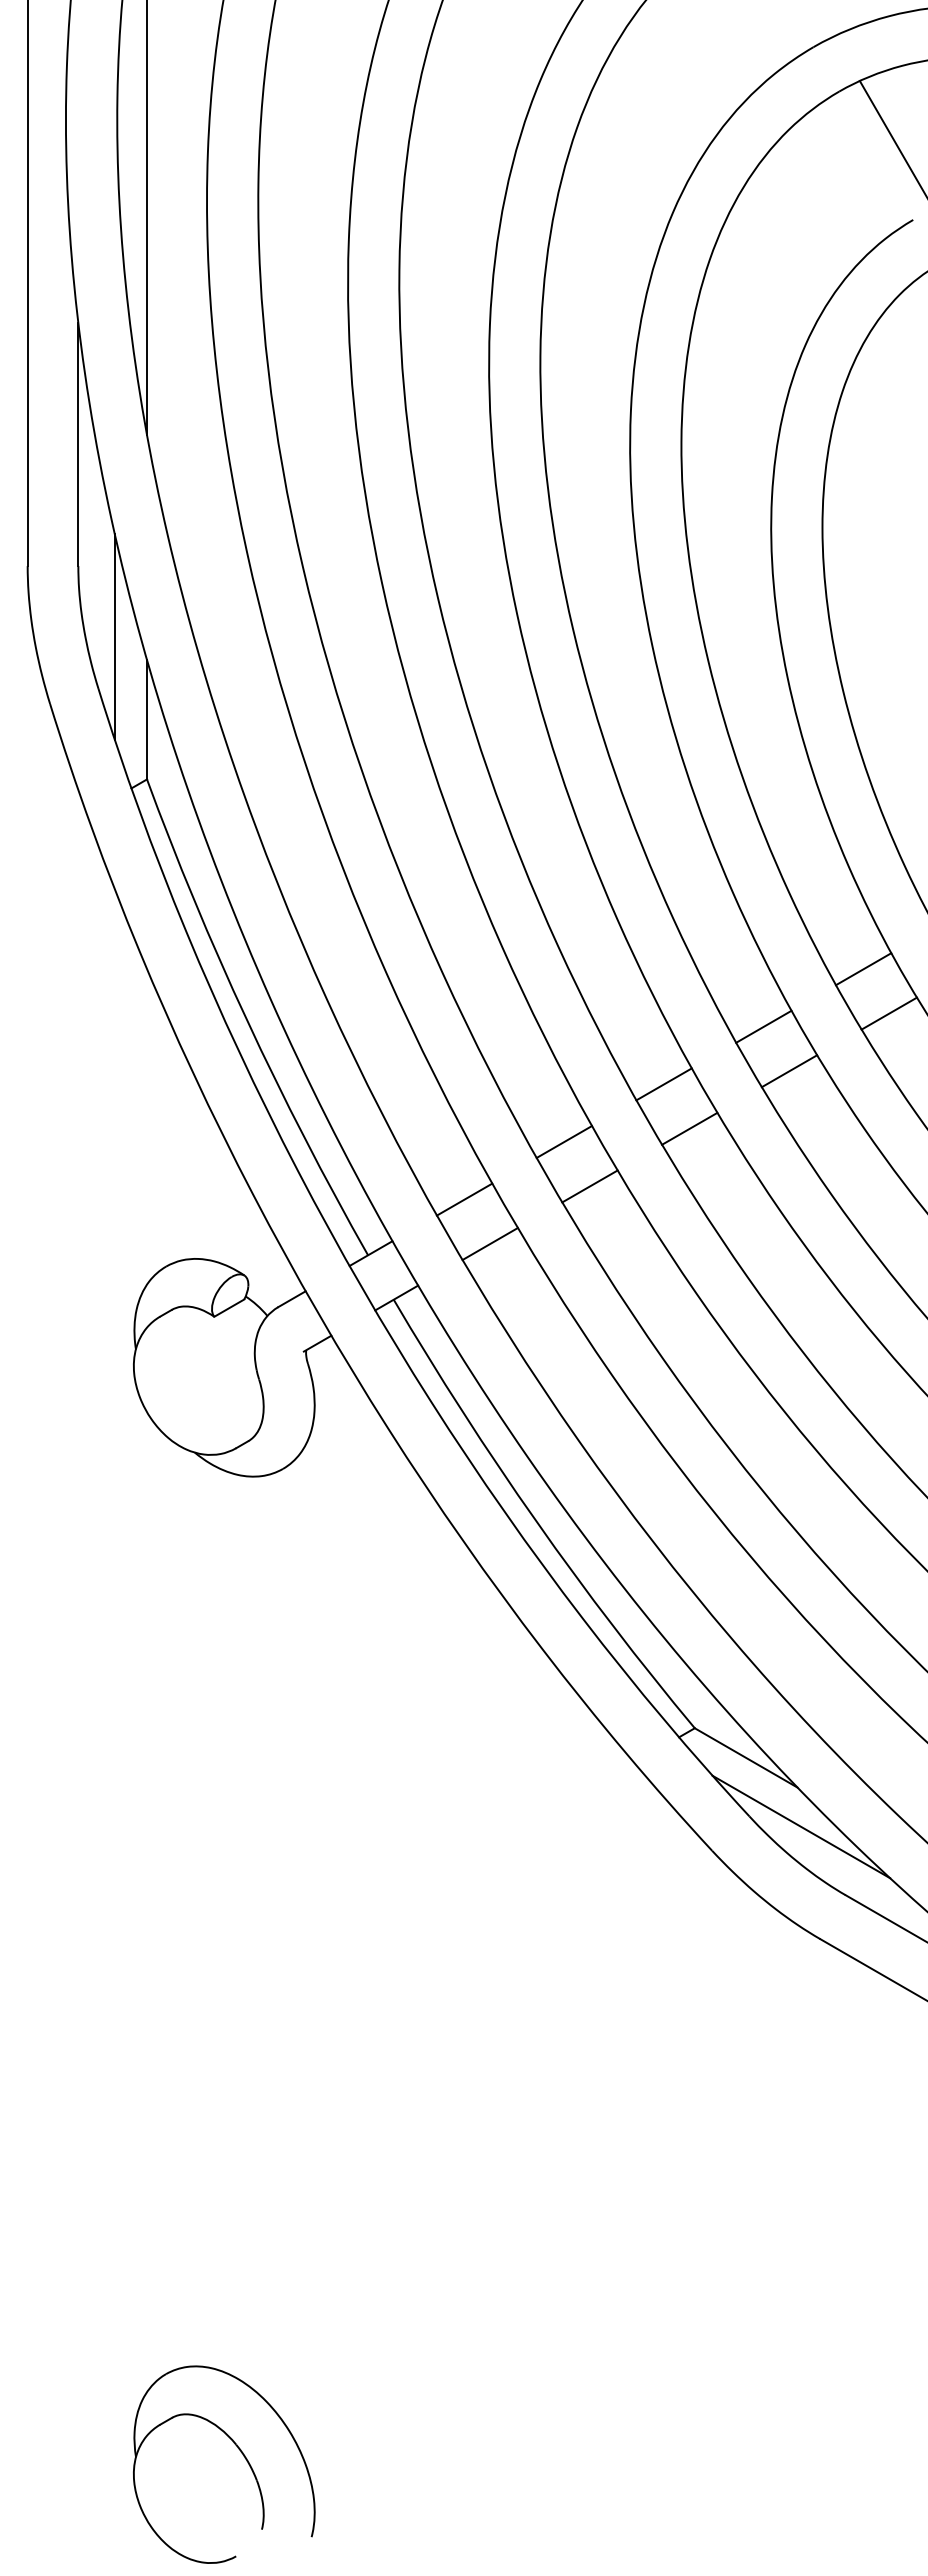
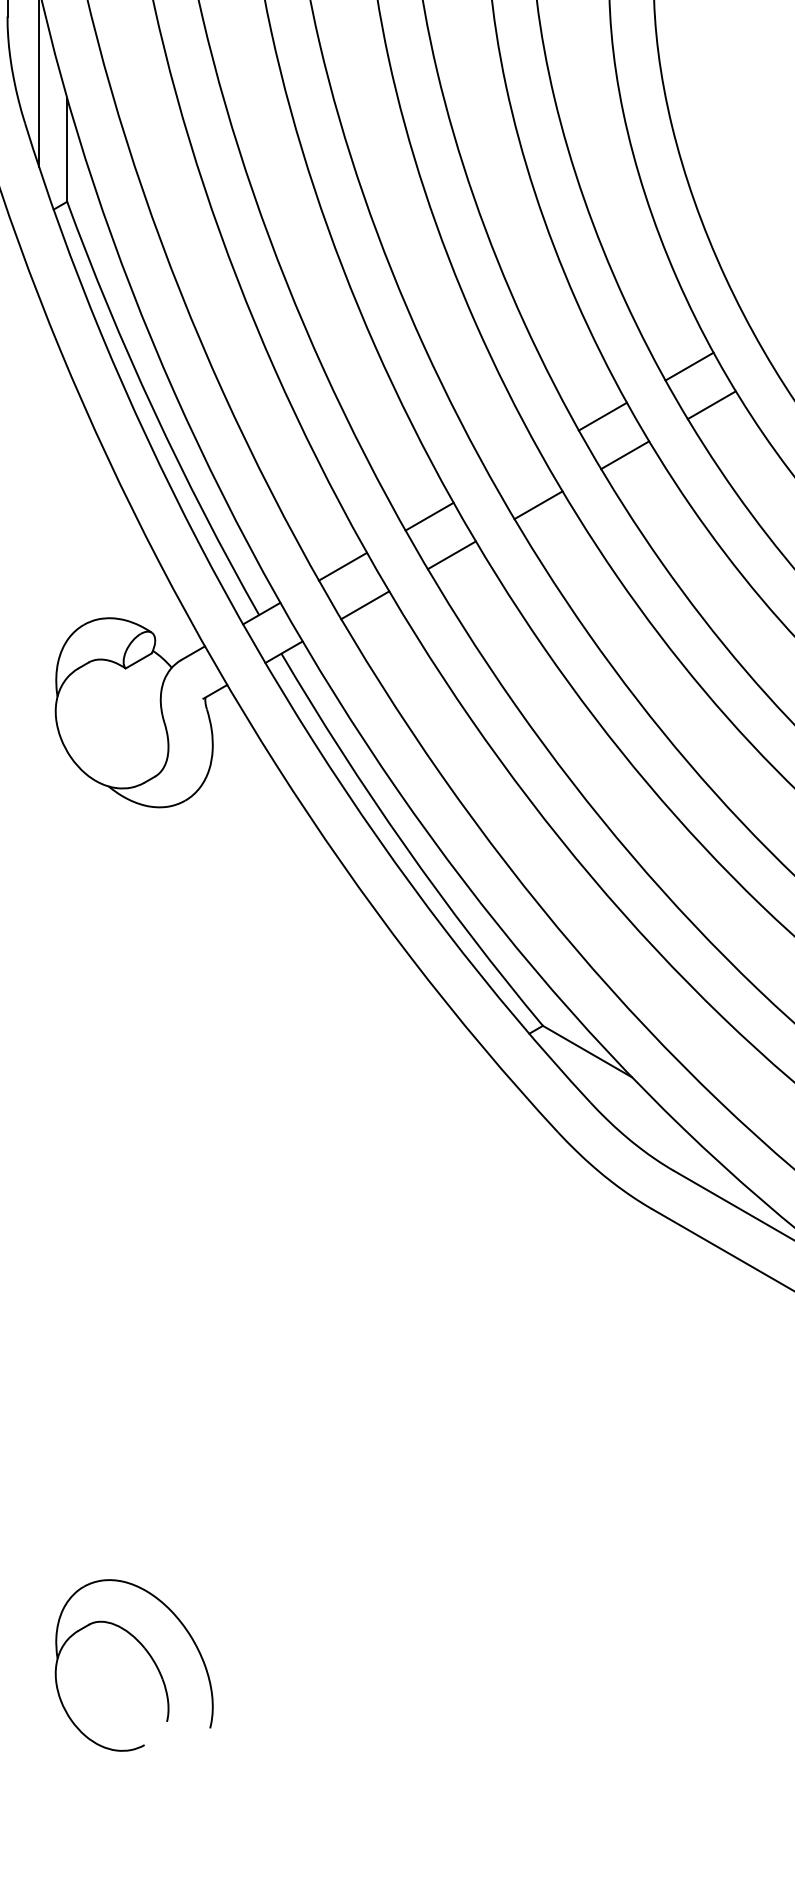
line: (663, 1084) -> (515, 466), removed
line: (801, 1826) -> (635, 1111), removed

